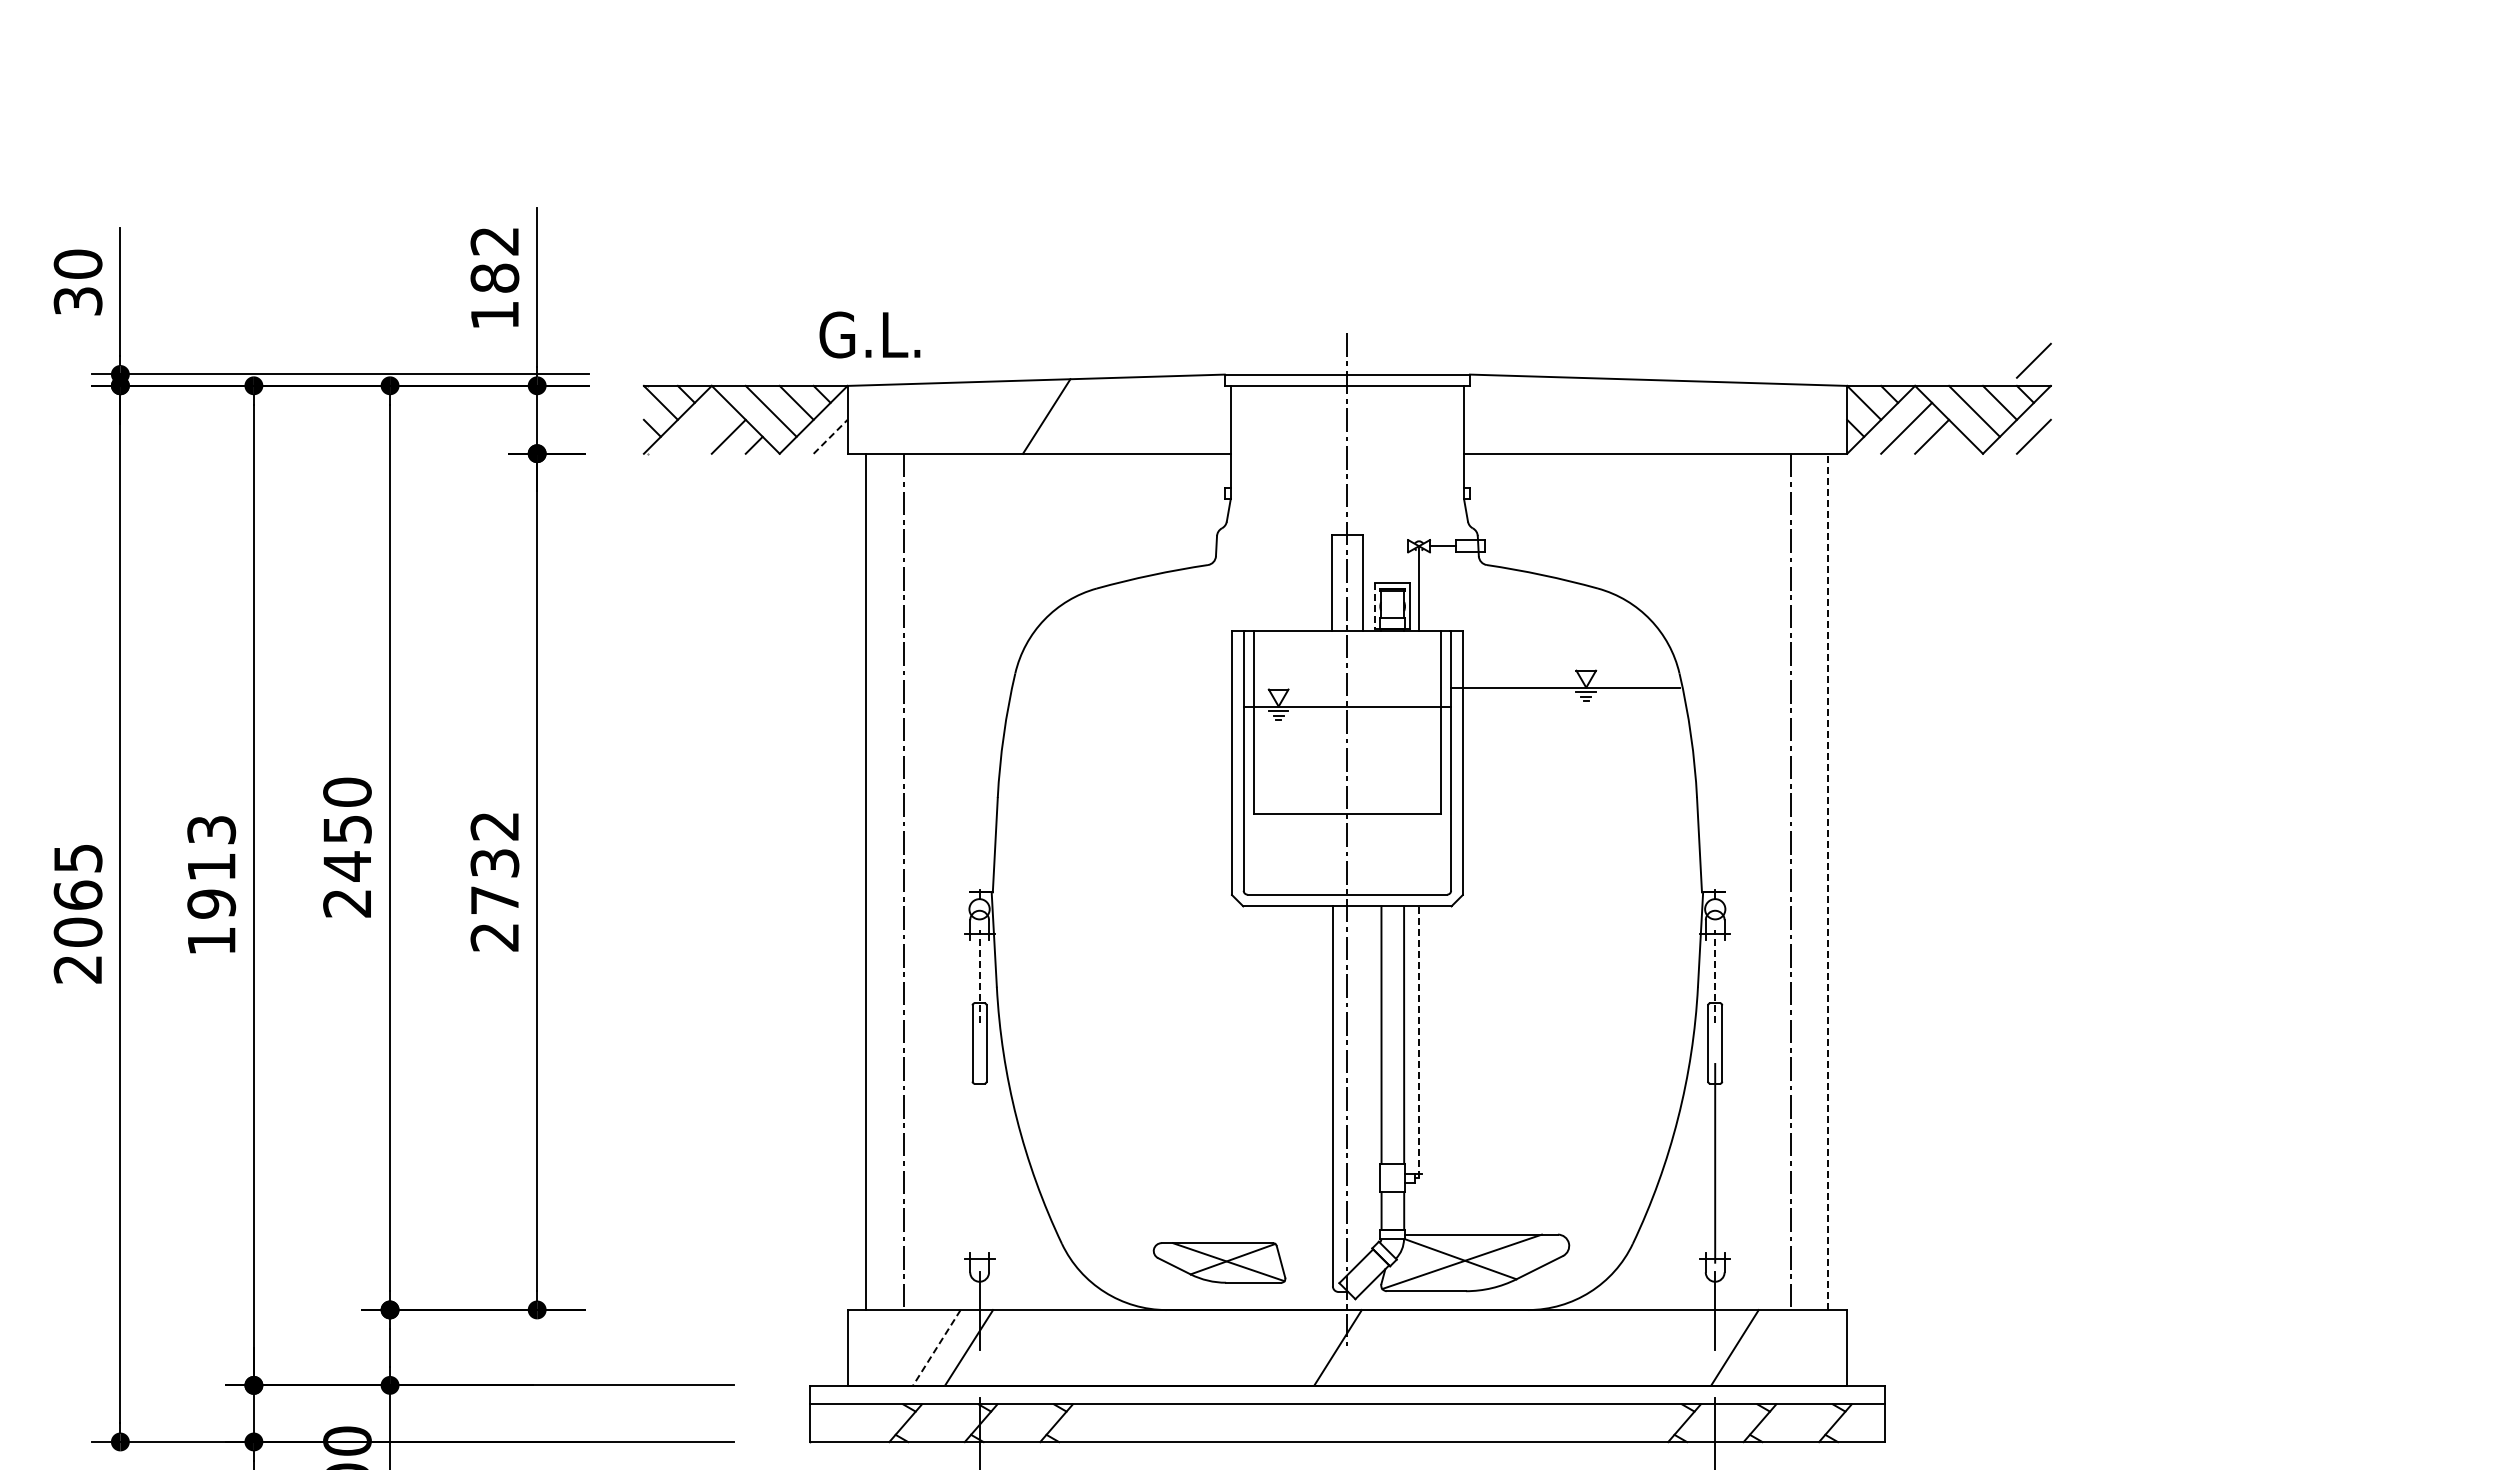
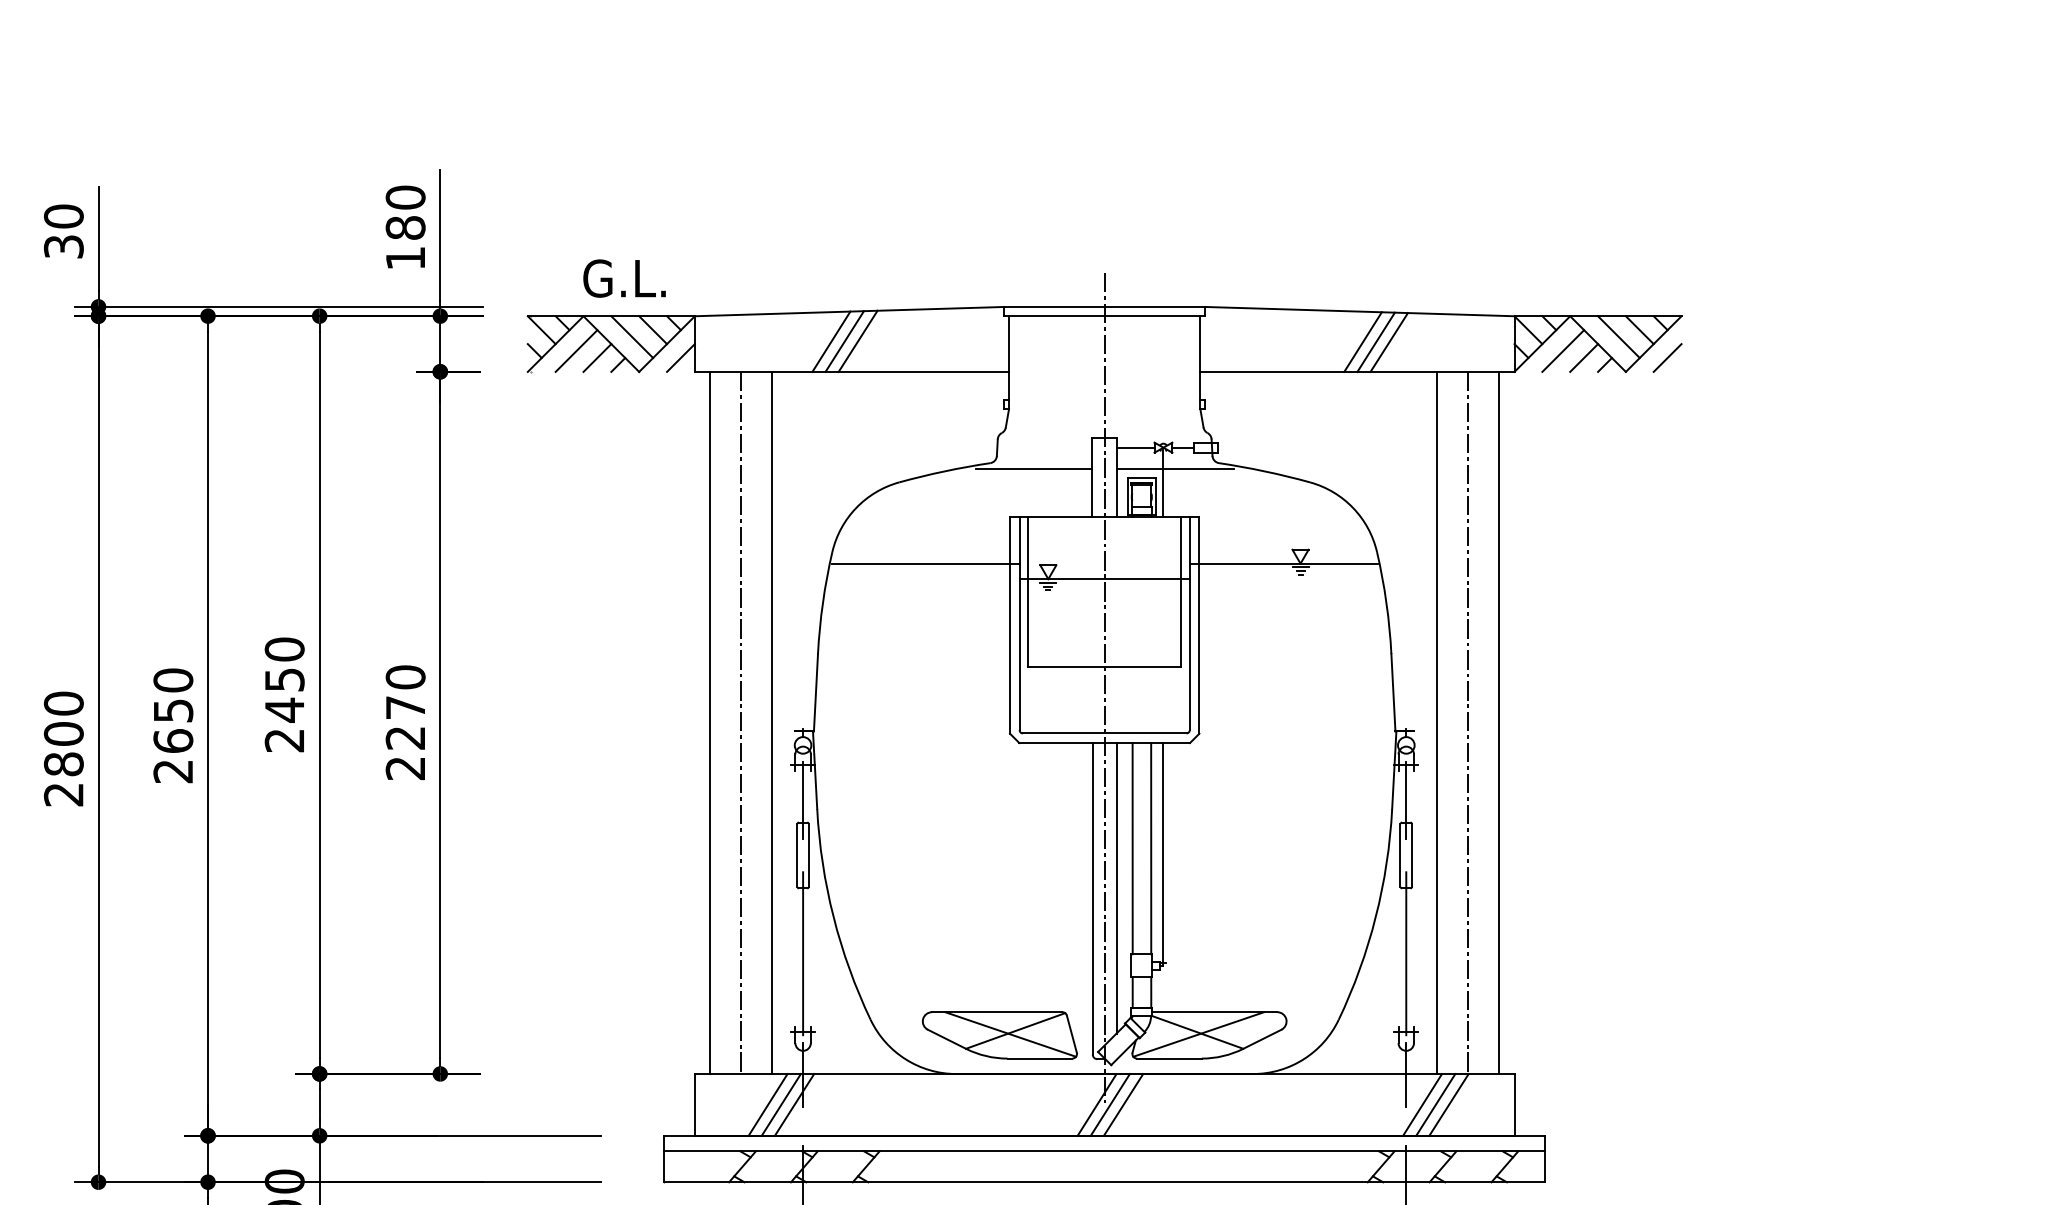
text: (494, 240) -> (405, 197), 182 -> 180
text: (869, 334) -> (624, 278), moved
line: (2033, 360) -> (1667, 295), removed
line: (1014, 416) -> (831, 341), added
line: (1030, 416) -> (844, 341), added
line: (1662, 417) -> (1363, 342), added
line: (1678, 417) -> (1376, 342), added
line: (1694, 417) -> (1389, 342), added
line: (702, 427) -> (575, 350), added
line: (830, 436) -> (680, 357), dashed -> solid
line: (1957, 444) -> (1604, 364), added
line: (1385, 546) -> (1135, 447), added
line: (1261, 572) -> (1034, 469), added
line: (1433, 572) -> (1175, 469), added
line: (1375, 606) -> (1127, 497), dashed -> solid
line: (1128, 687) -> (925, 563), added
text: (494, 862) -> (405, 707), 2732 -> 2270
line: (941, 881) -> (771, 722), added
line: (1752, 881) -> (1436, 722), added
line: (1828, 881) -> (1499, 722), dashed -> solid
text: (211, 885) -> (173, 725), 1913 -> 2650
text: (77, 894) -> (63, 733), 2065 -> 2800
line: (979, 976) -> (803, 800), dashed -> solid
line: (1715, 976) -> (1406, 800), dashed -> solid
line: (1419, 1042) -> (1163, 854), dashed -> solid
line: (1361, 1083) -> (1116, 888), added
line: (979, 1163) -> (803, 953), added
part: (1219, 1262) -> (999, 1035), size x1.43
line: (936, 1347) -> (767, 1104), dashed -> solid
line: (952, 1347) -> (780, 1104), added
line: (1354, 1347) -> (1110, 1104), added
line: (1370, 1347) -> (1123, 1104), added
line: (1751, 1347) -> (1436, 1104), added
line: (1767, 1347) -> (1449, 1104), added

